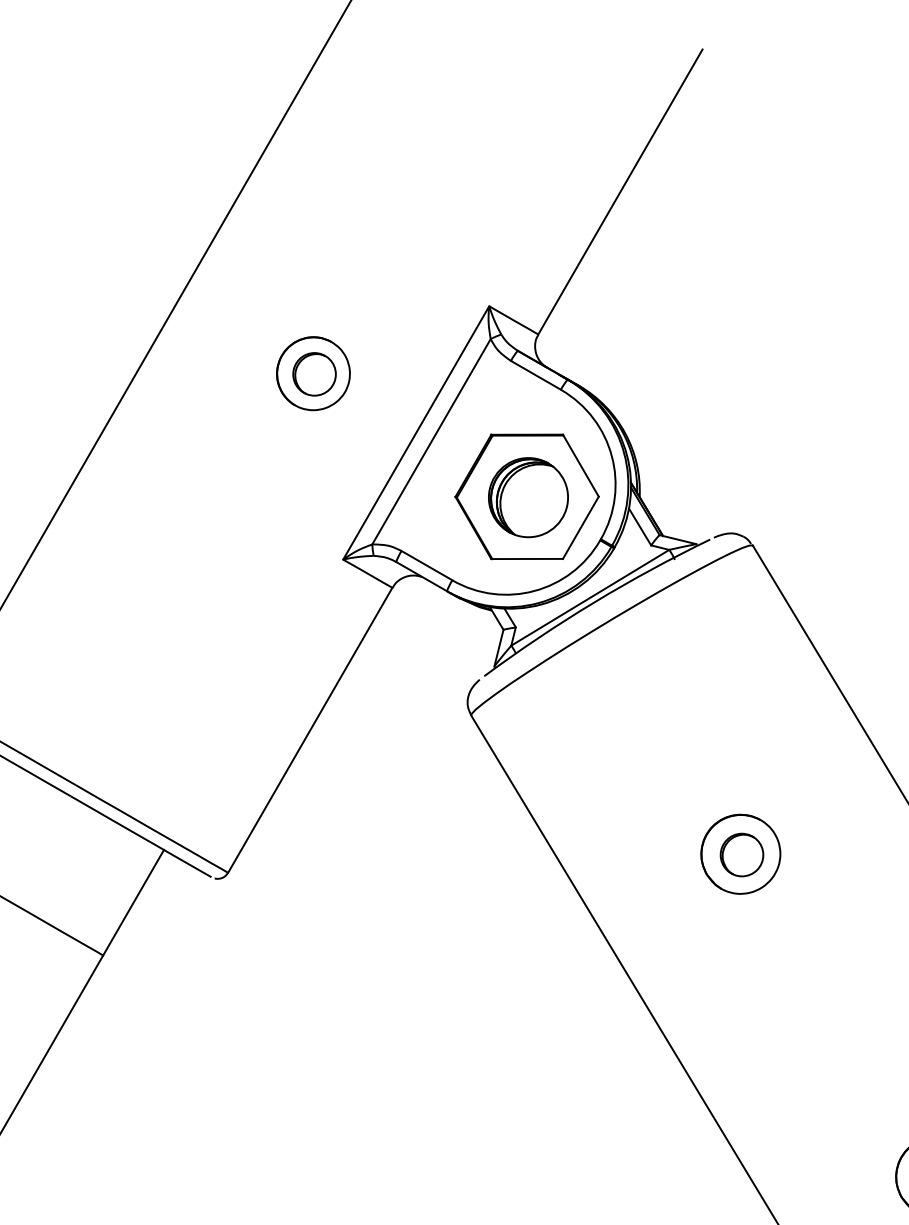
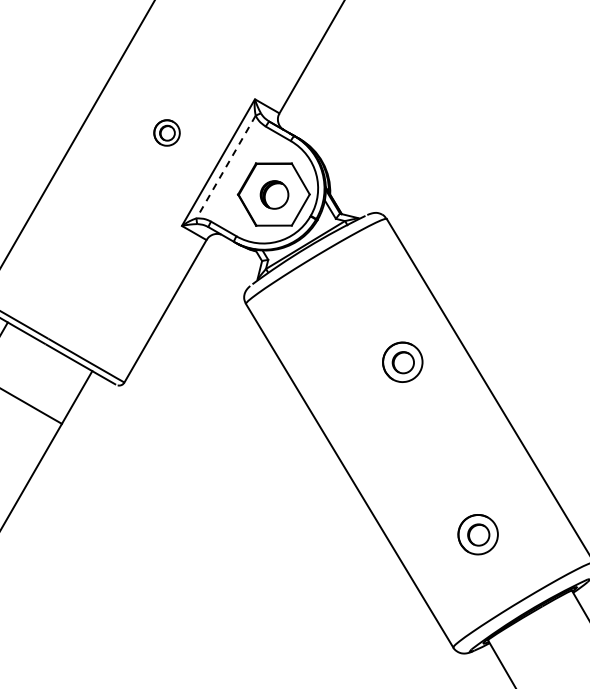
part: (312, 372) -> (166, 132), size x0.7
line: (430, 442) -> (225, 167), solid -> dashed
part: (528, 496) -> (274, 194), size x0.7
part: (740, 852) -> (402, 361), moved

